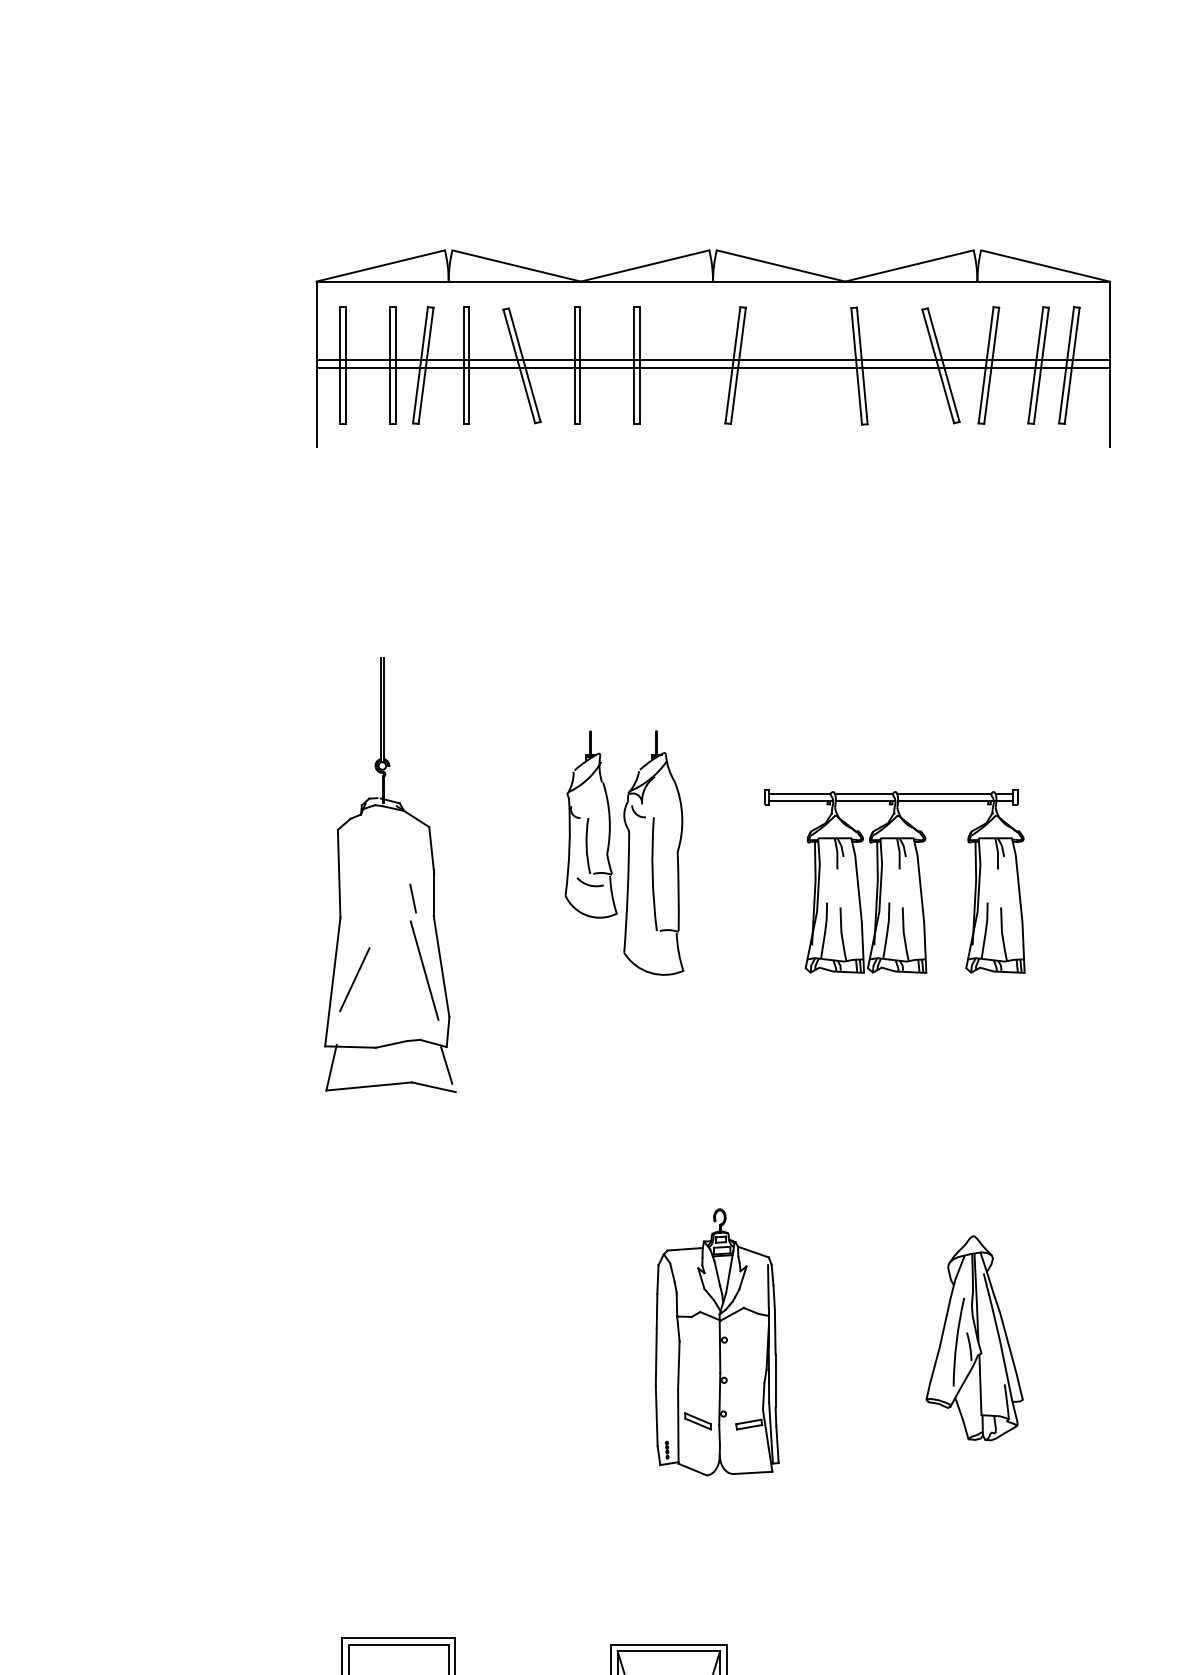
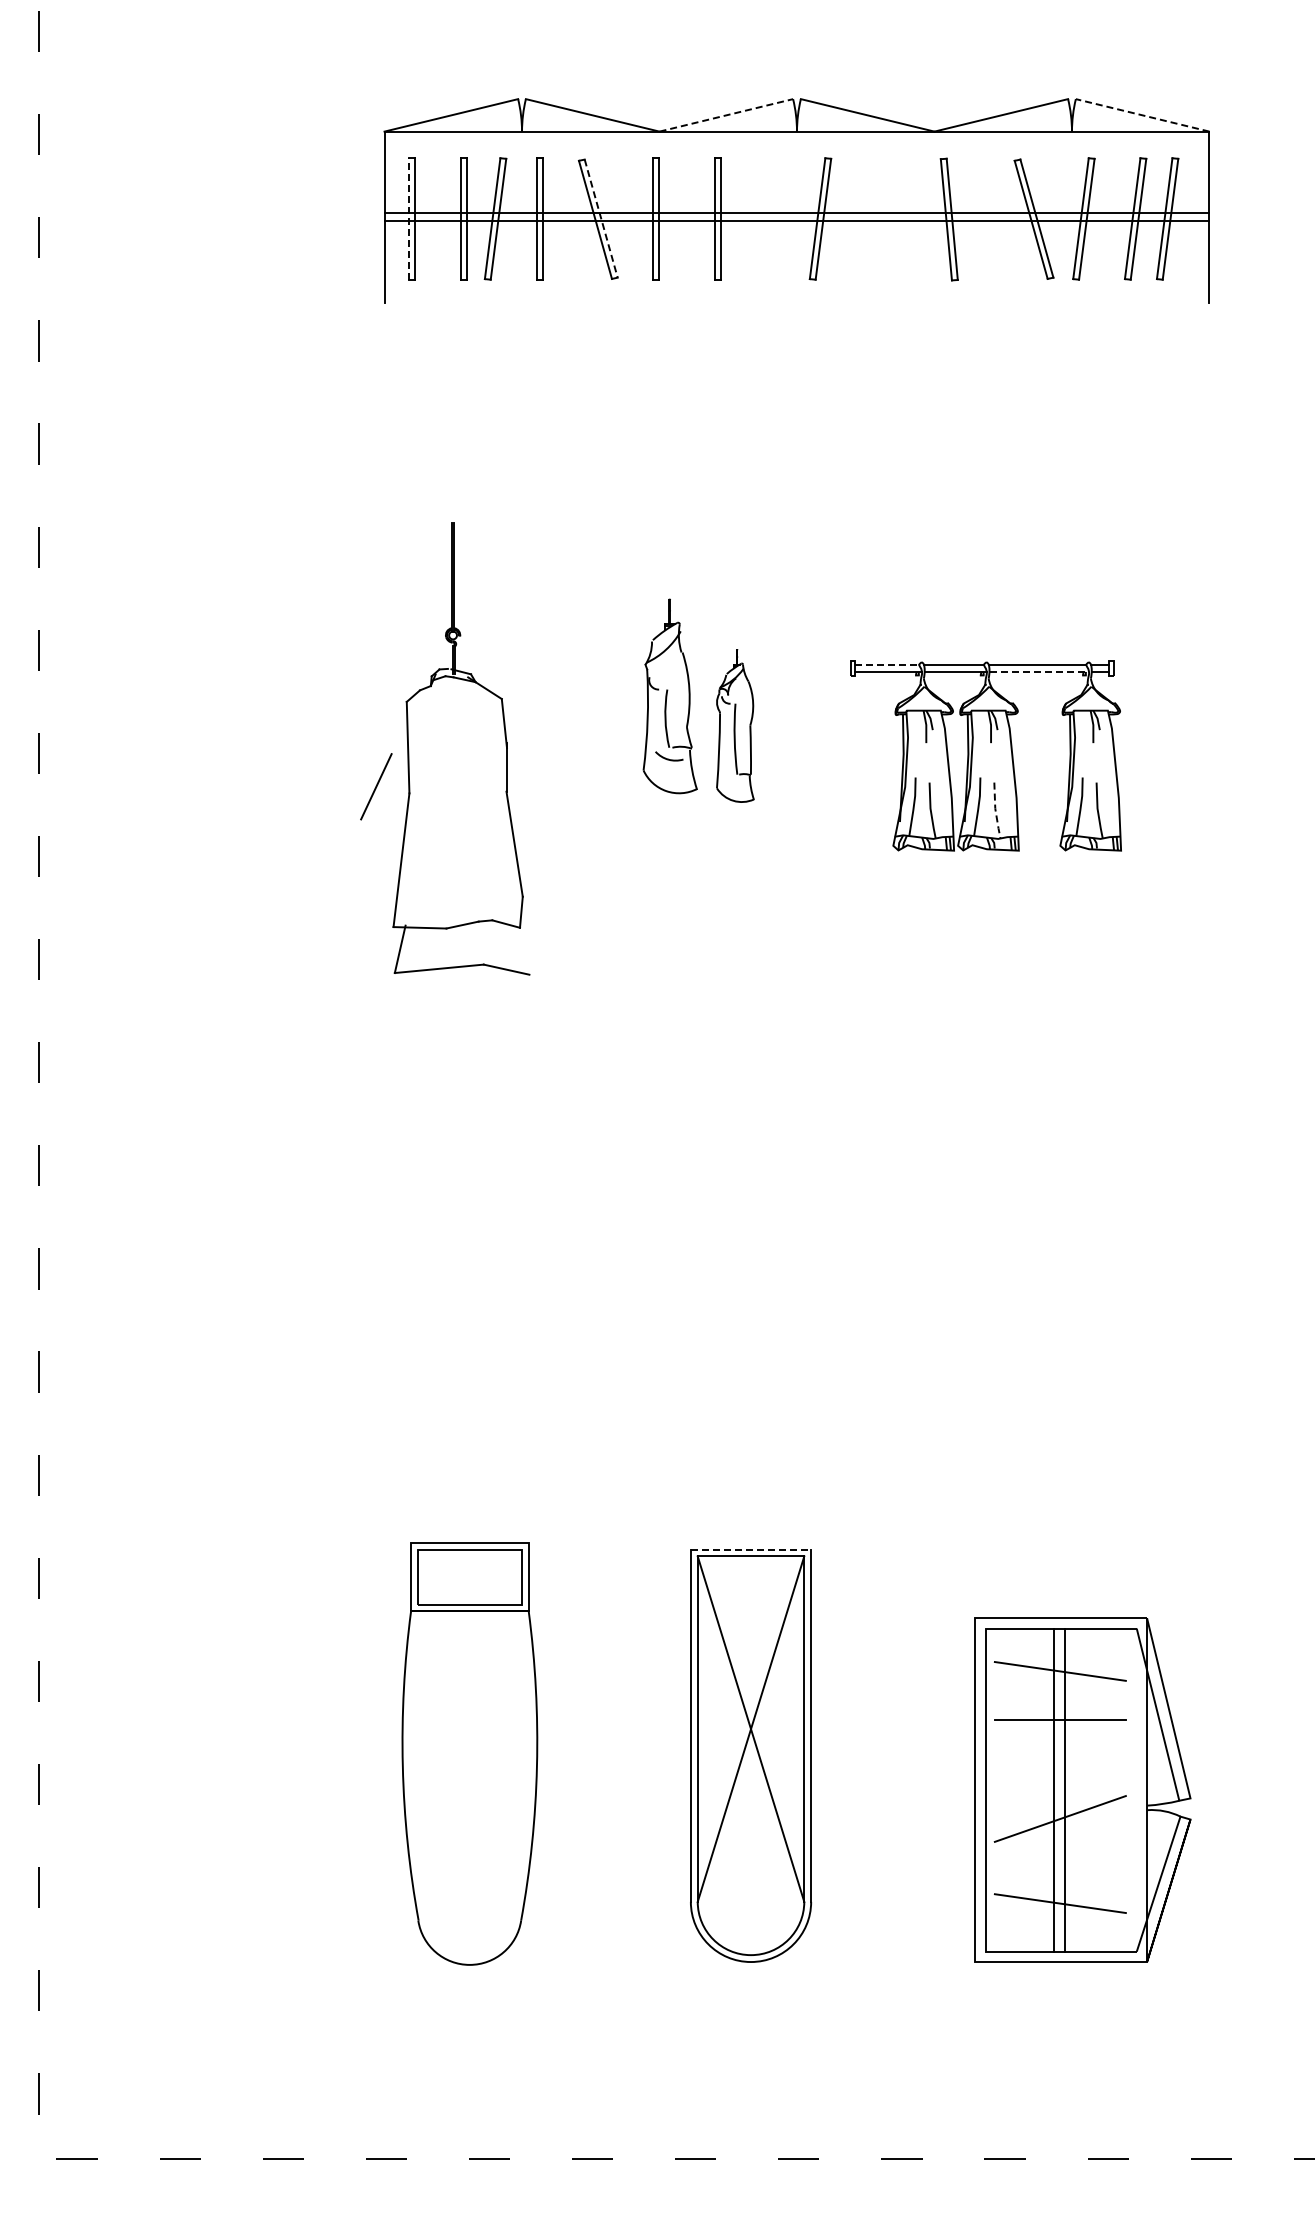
line: (645, 266) -> (726, 115), solid -> dashed
line: (1045, 266) -> (1142, 115), solid -> dashed
line: (340, 366) -> (409, 219), solid -> dashed
line: (525, 366) -> (601, 219), solid -> dashed
line: (800, 794) -> (887, 665), solid -> dashed
line: (946, 800) -> (1039, 671), solid -> dashed
part: (653, 852) -> (735, 725), size x0.6
line: (413, 897) -> (485, 772), removed
line: (903, 935) -> (995, 811), solid -> dashed
line: (424, 970) -> (496, 848), removed
line: (354, 979) -> (376, 786), moved
line: (446, 1065) -> (519, 947), removed
part: (975, 1338) -> (1069, 1230), removed
part: (717, 1341) -> (801, 1234), removed
line: (669, 1644) -> (751, 1549), solid -> dashed

